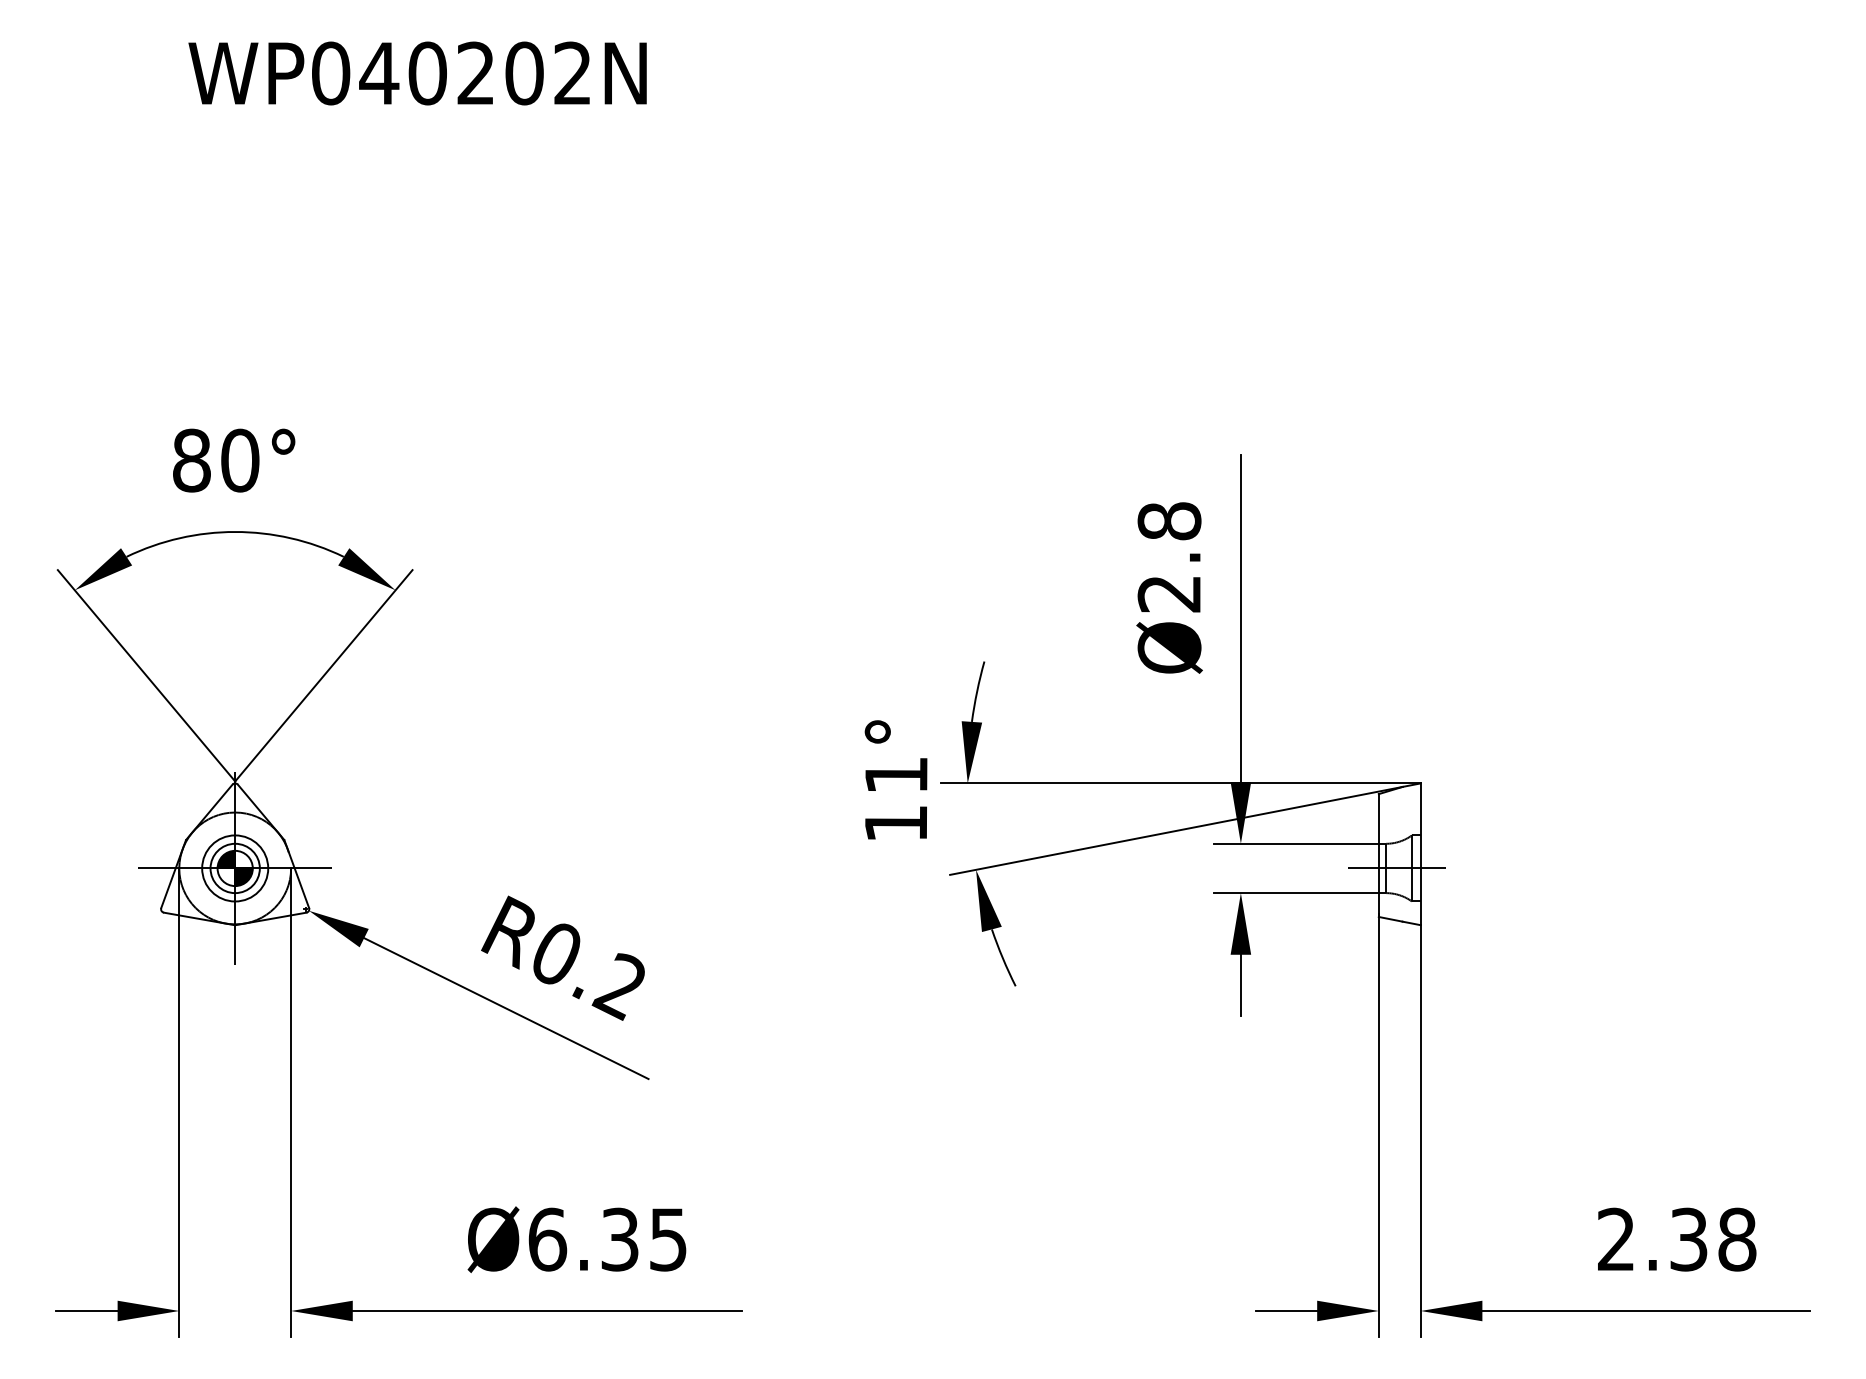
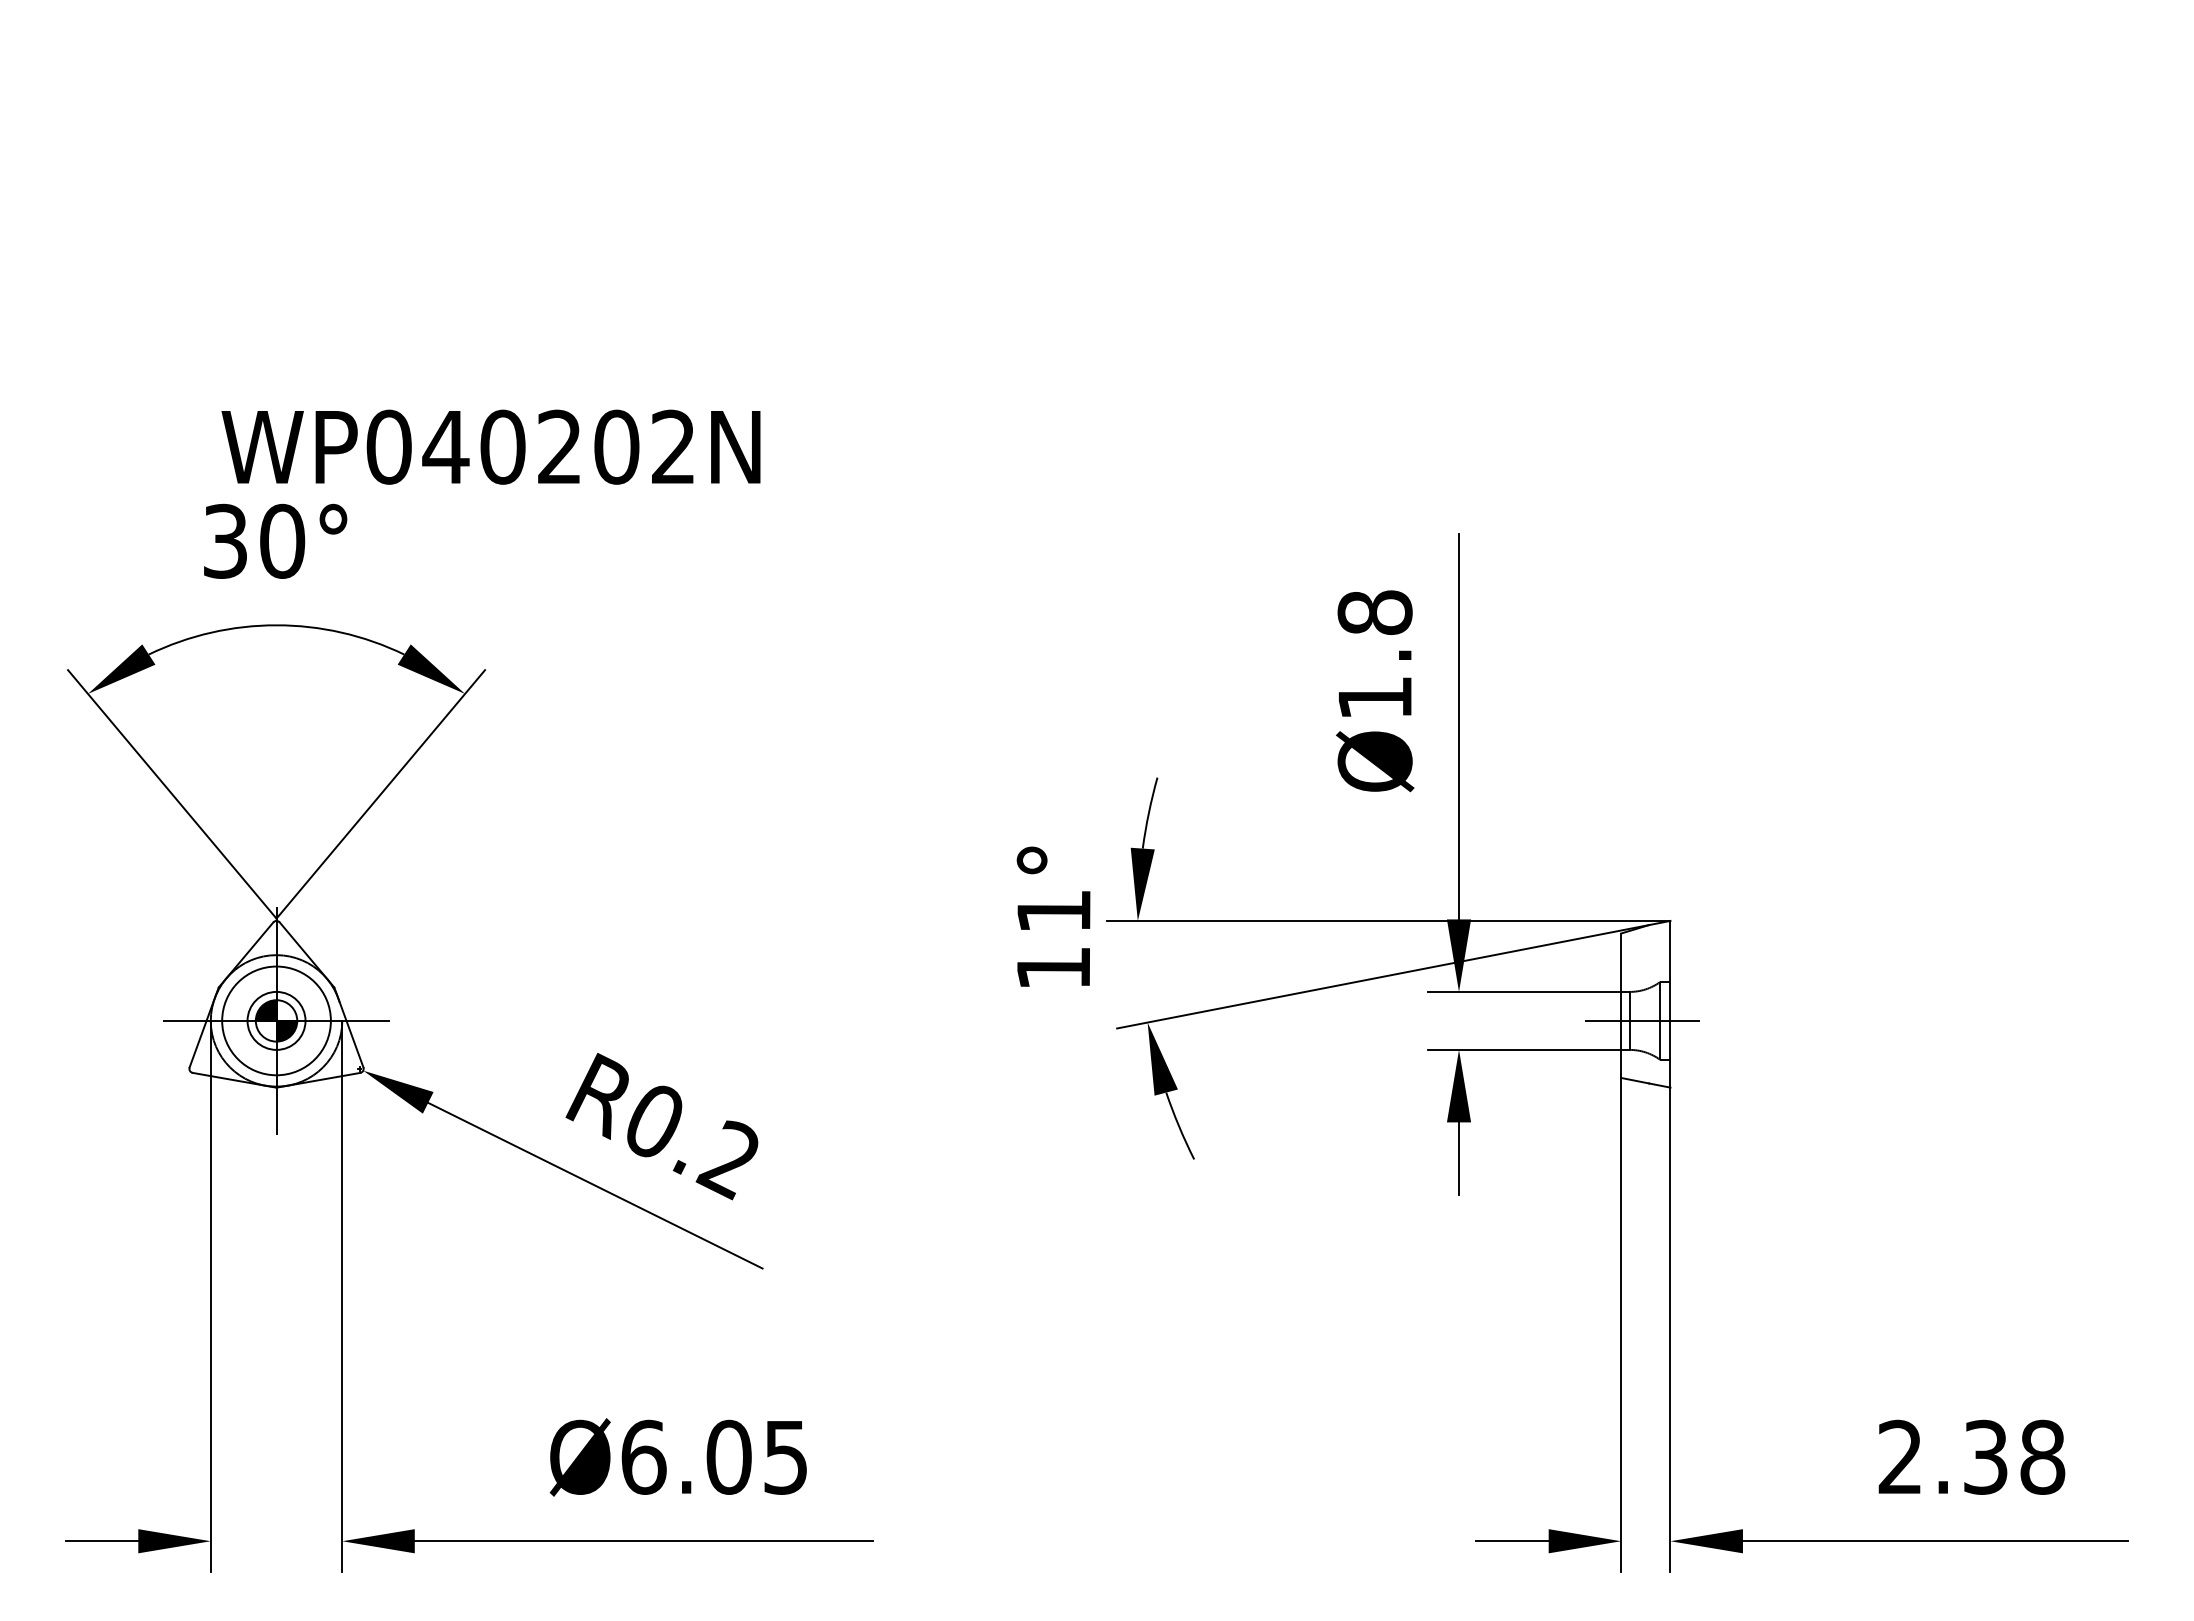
text: (417, 72) -> (490, 446), moved
text: (191, 459) -> (225, 540), 80° -> 30°
text: (1169, 594) -> (1374, 698), Ø2.8 -> Ø1.8
circle: (235, 868) -> (276, 1020), size x1.4
text: (619, 1238) -> (728, 1456), Ø6.35 -> Ø6.05

